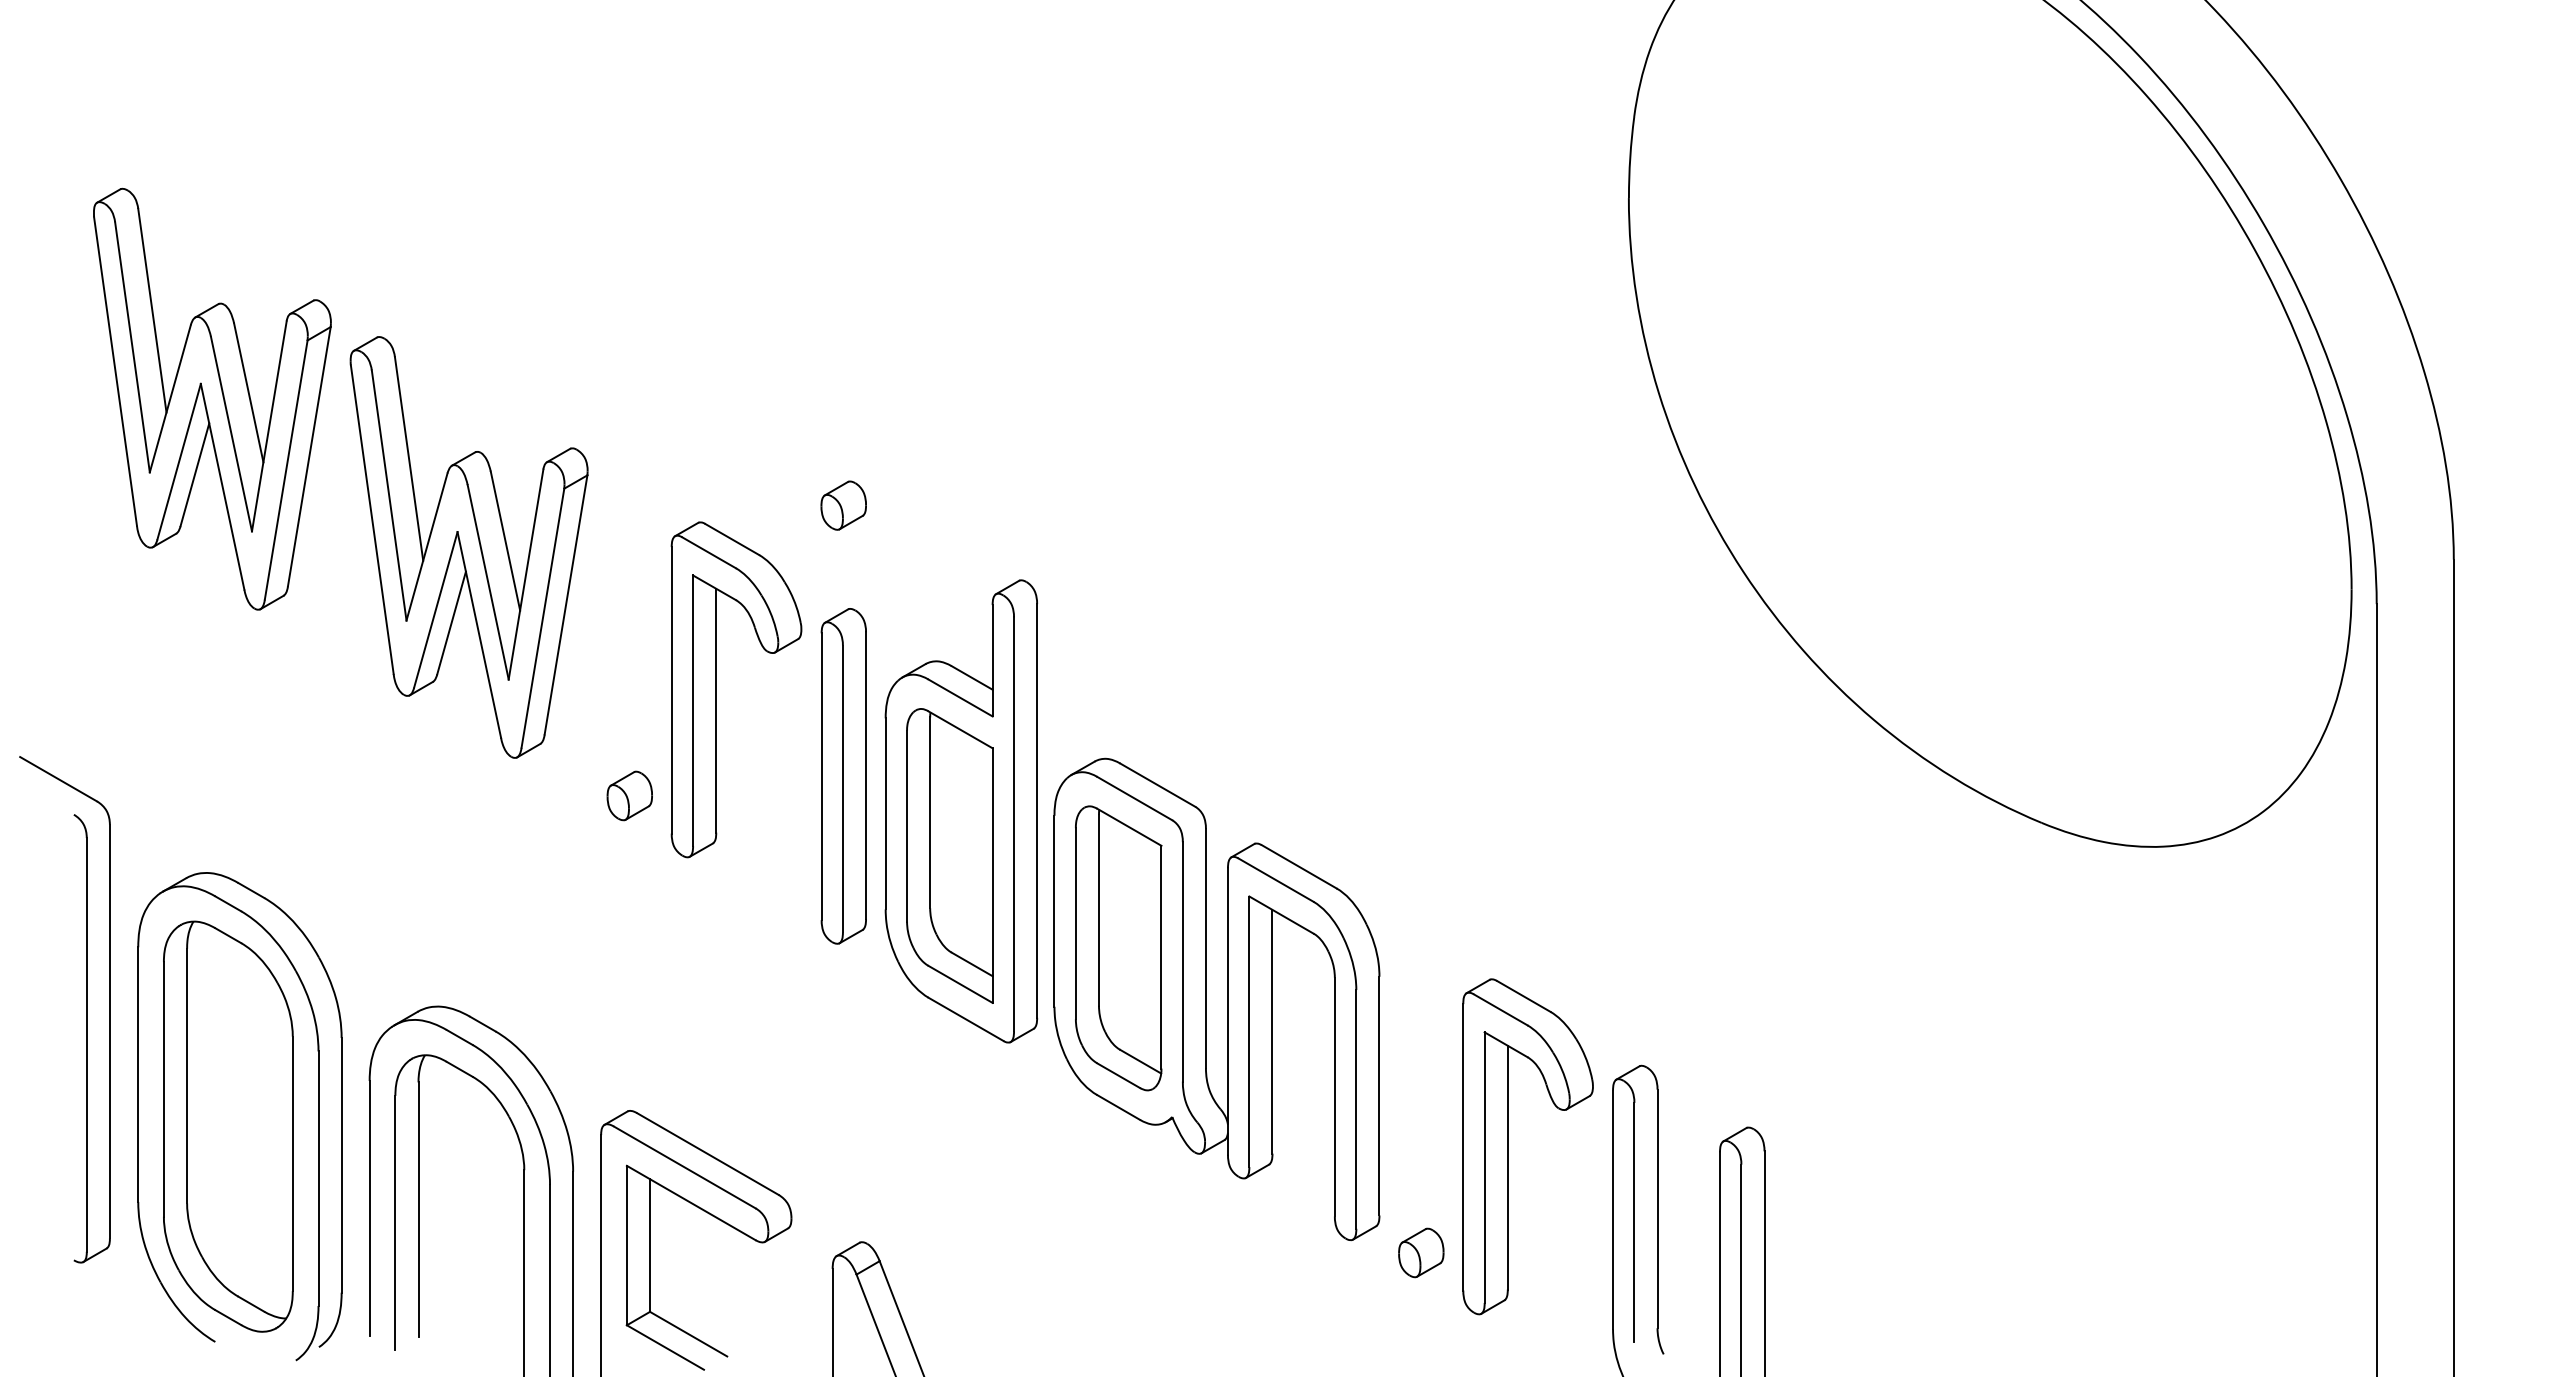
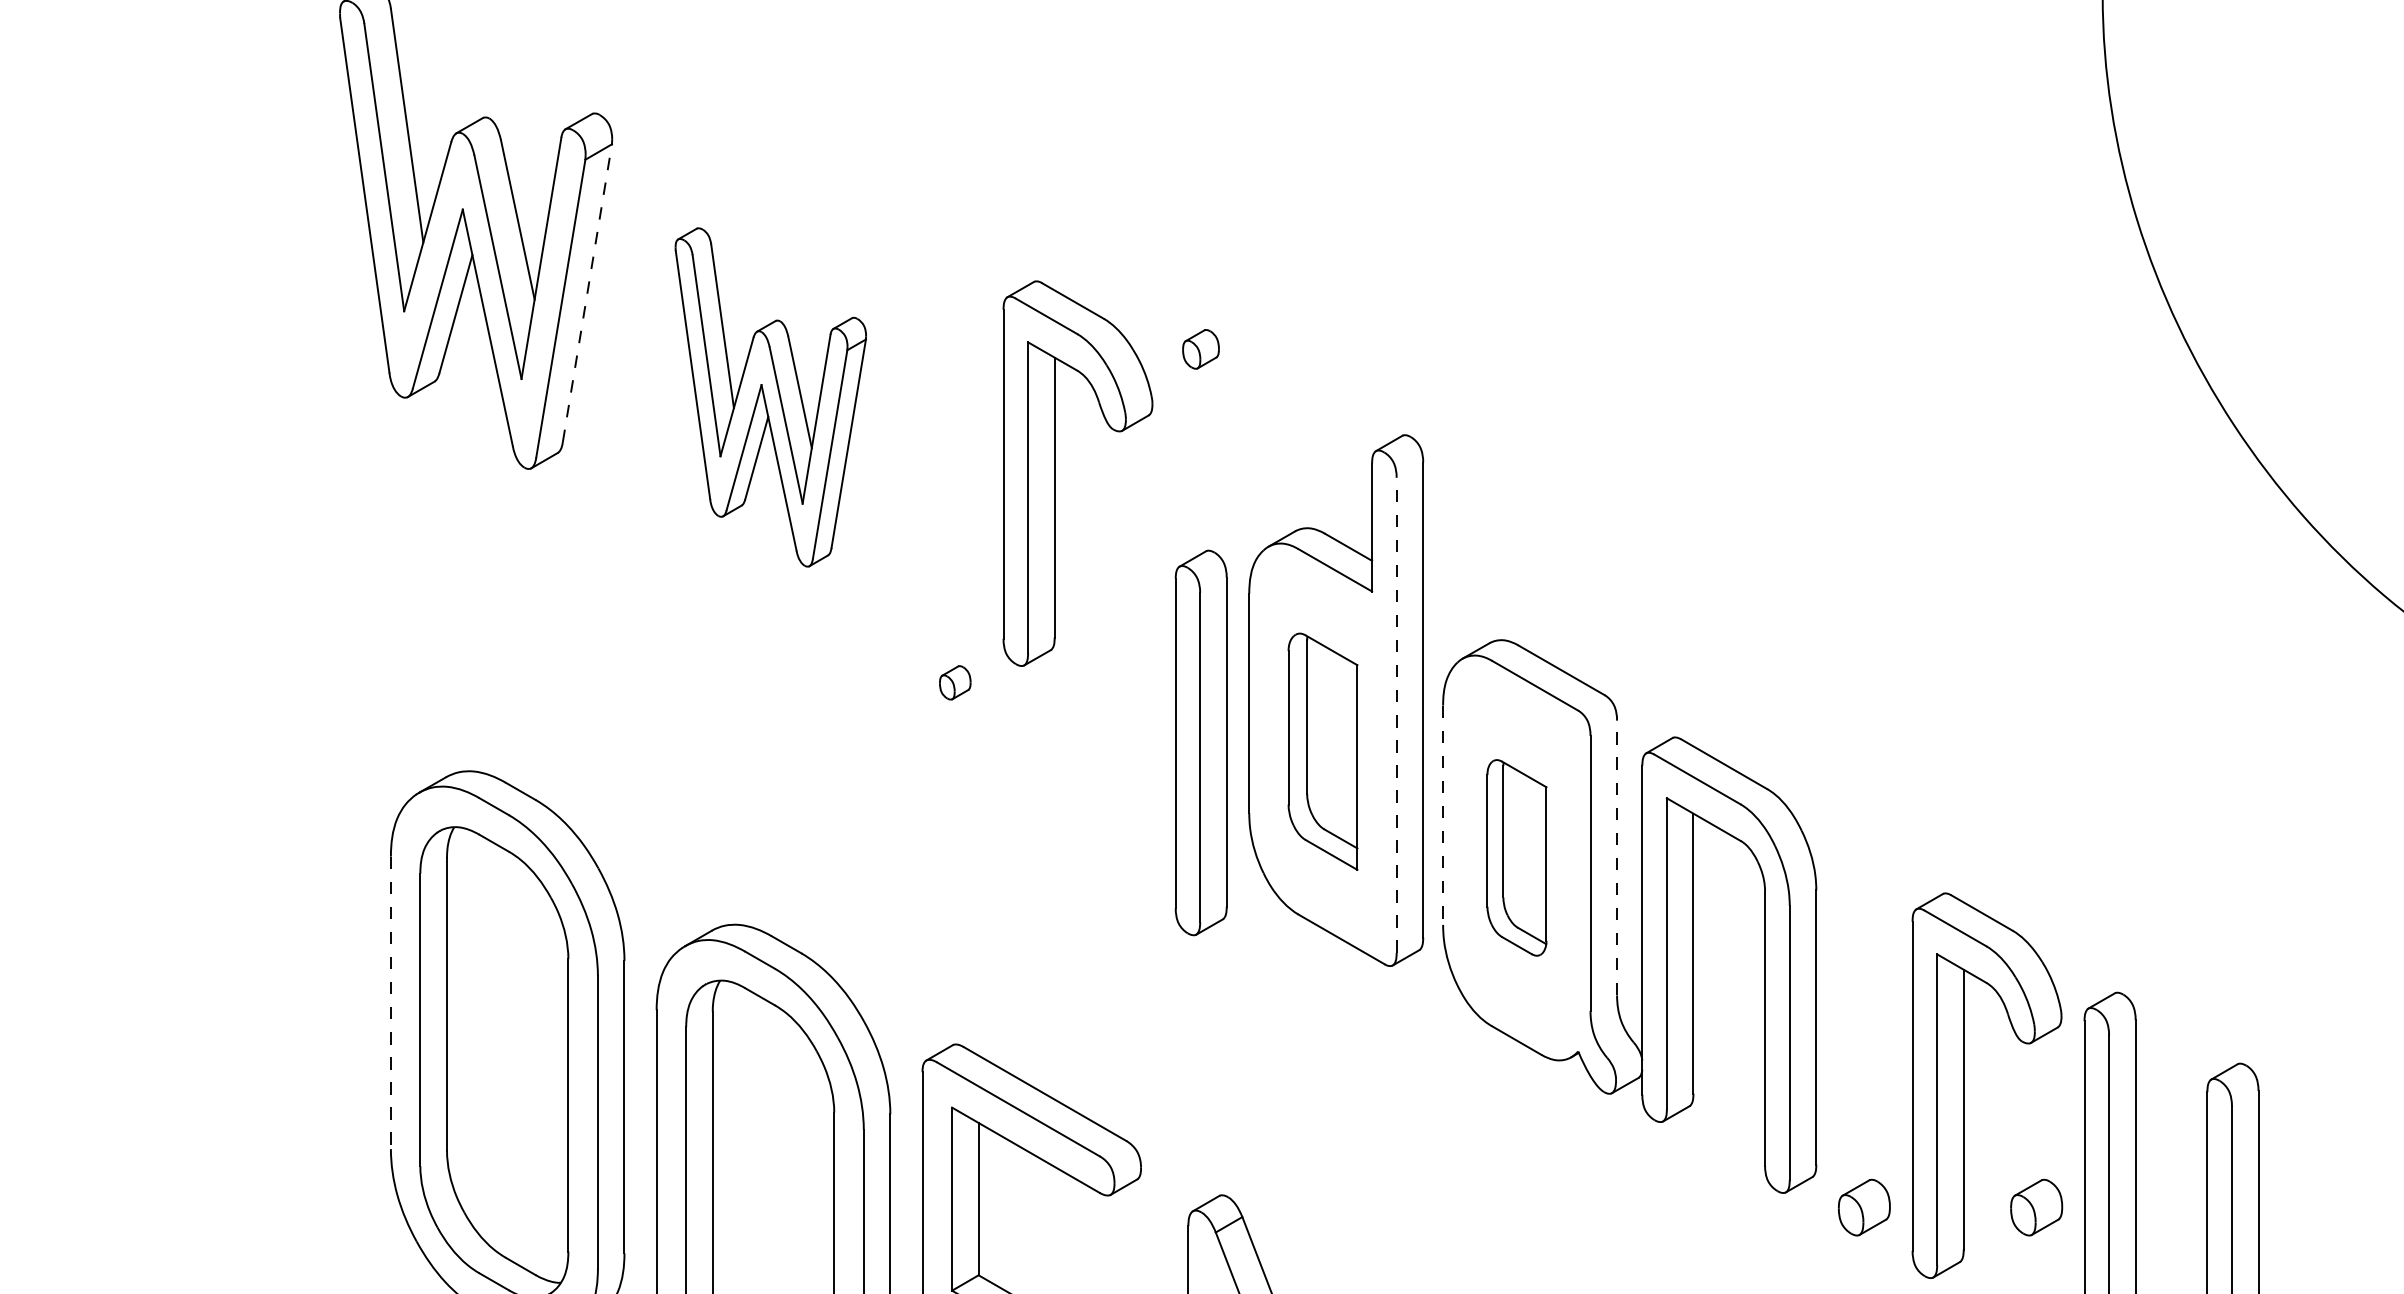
line: (309, 456) -> (587, 292), solid -> dashed
part: (843, 505) -> (1200, 349), size x0.7
part: (468, 547) -> (770, 397), size x0.7
part: (716, 689) -> (1054, 473), moved
part: (843, 776) -> (1200, 743), moved
part: (629, 795) -> (955, 682), size x0.6
line: (1014, 824) -> (1397, 715), solid -> dashed
part: (949, 855) -> (1322, 751), size x0.7
line: (1054, 911) -> (1443, 815), solid -> dashed
part: (1118, 948) -> (1516, 858), size x0.6
line: (1205, 948) -> (1616, 858), solid -> dashed
part: (86, 1009) -> (331, 928), removed
line: (138, 1075) -> (391, 1003), solid -> dashed
part: (1571, 1252) -> (2036, 1207), added

